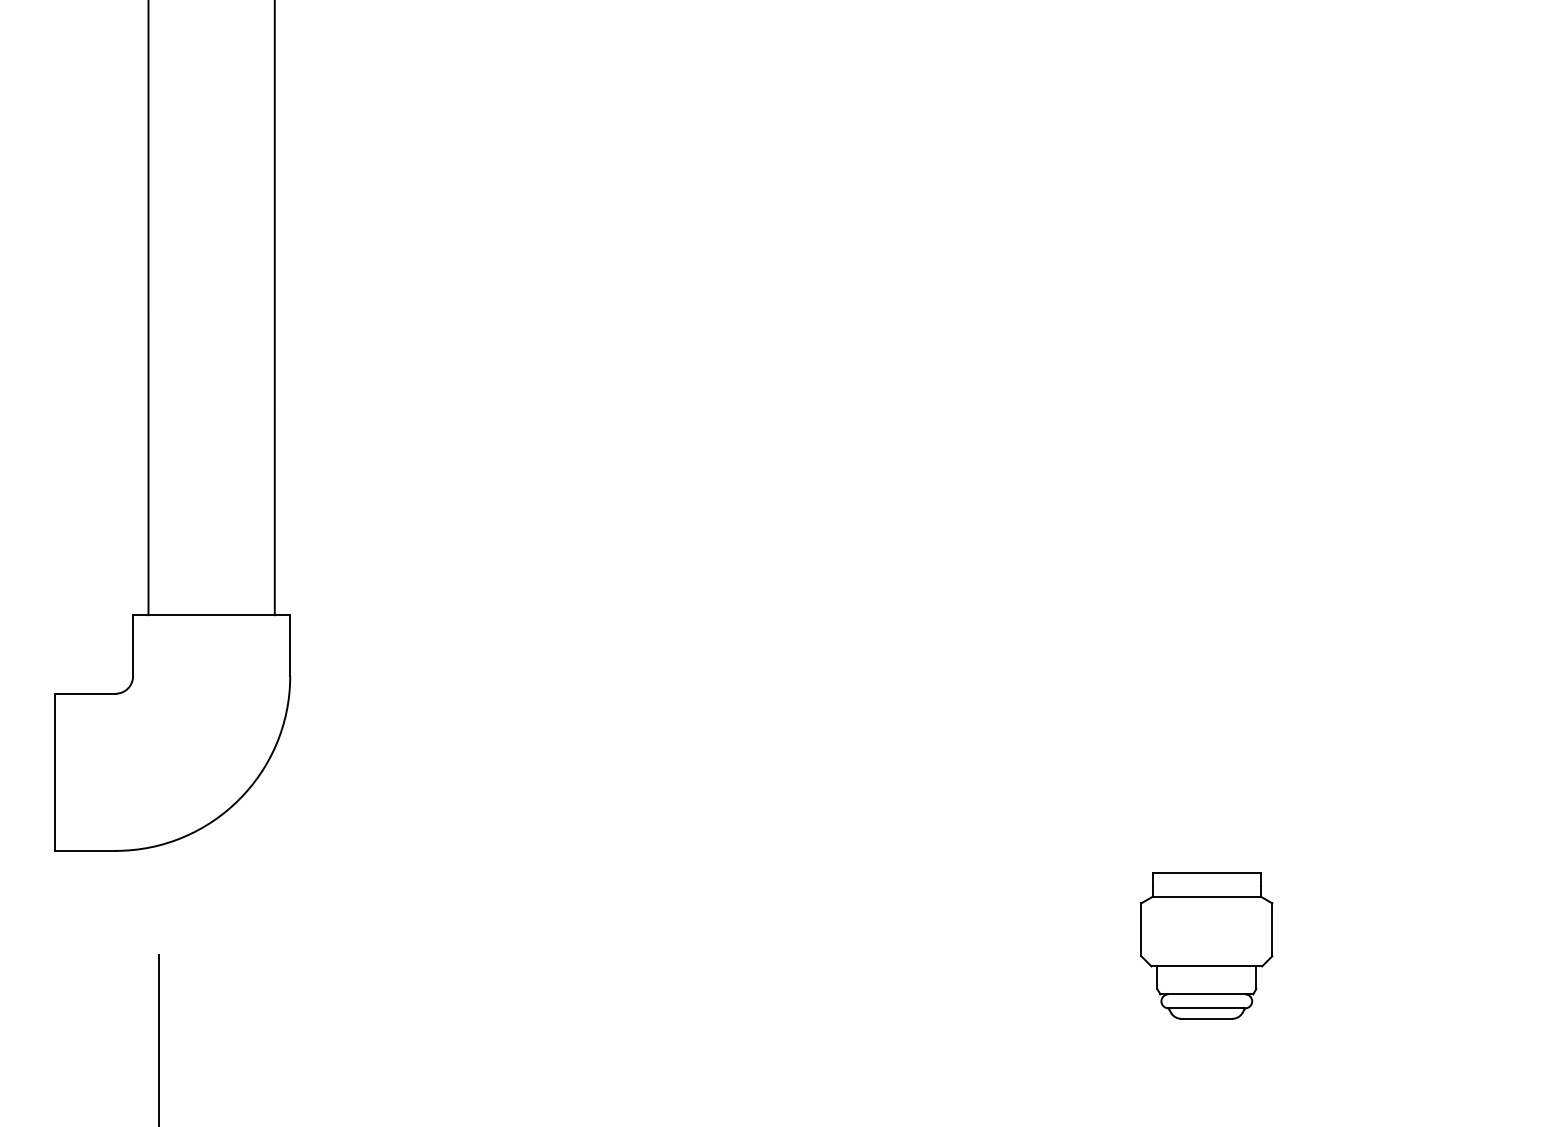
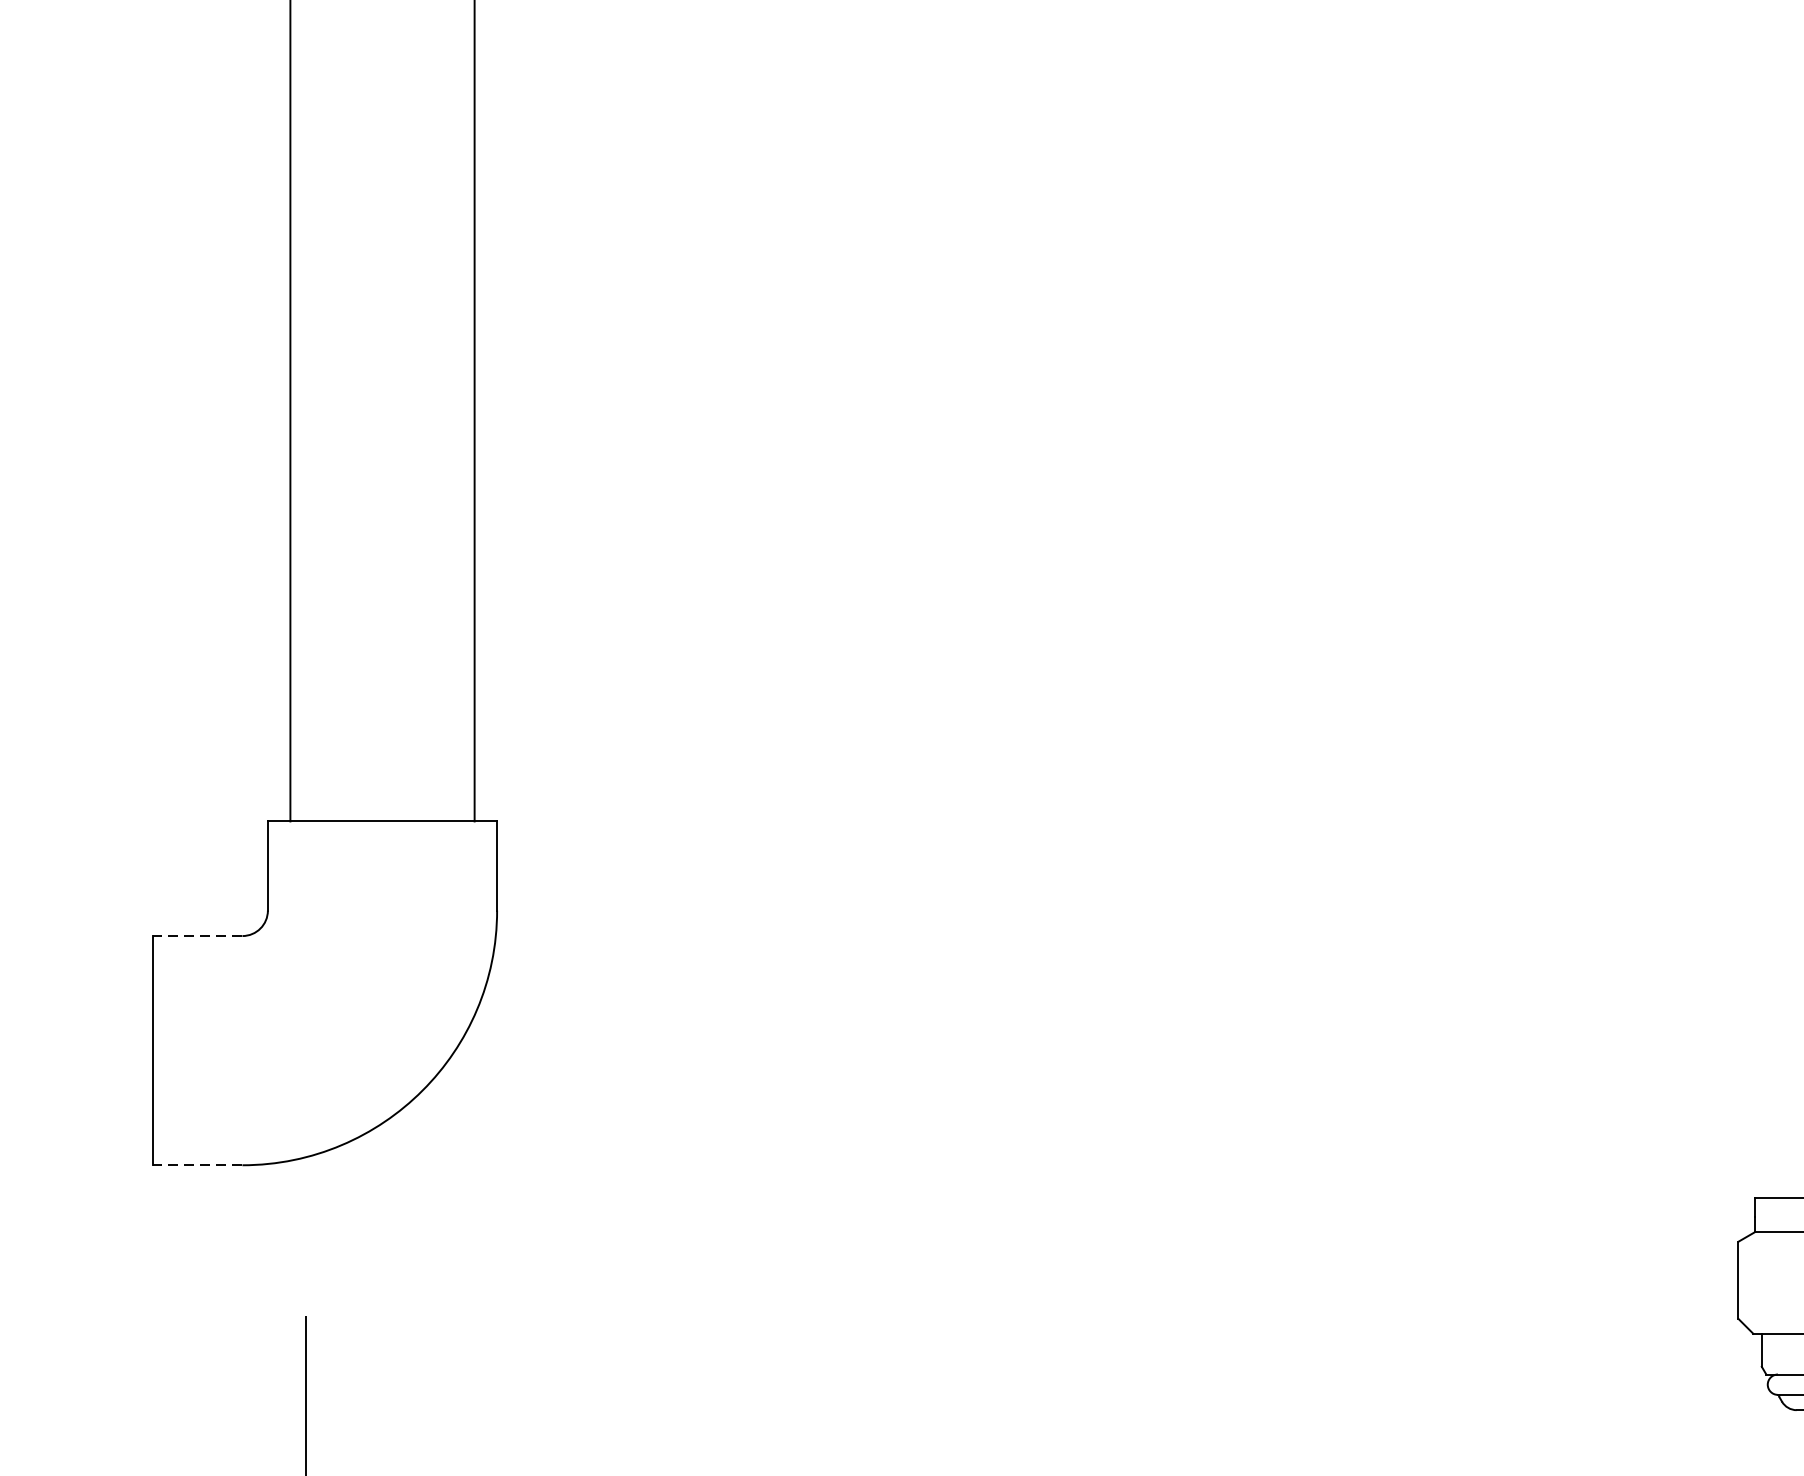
line: (85, 693) -> (198, 935), solid -> dashed
line: (85, 850) -> (198, 1164), solid -> dashed

